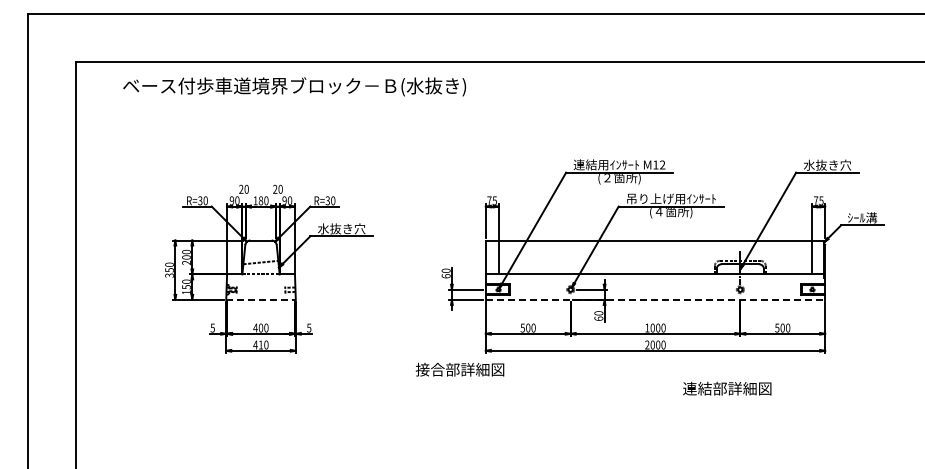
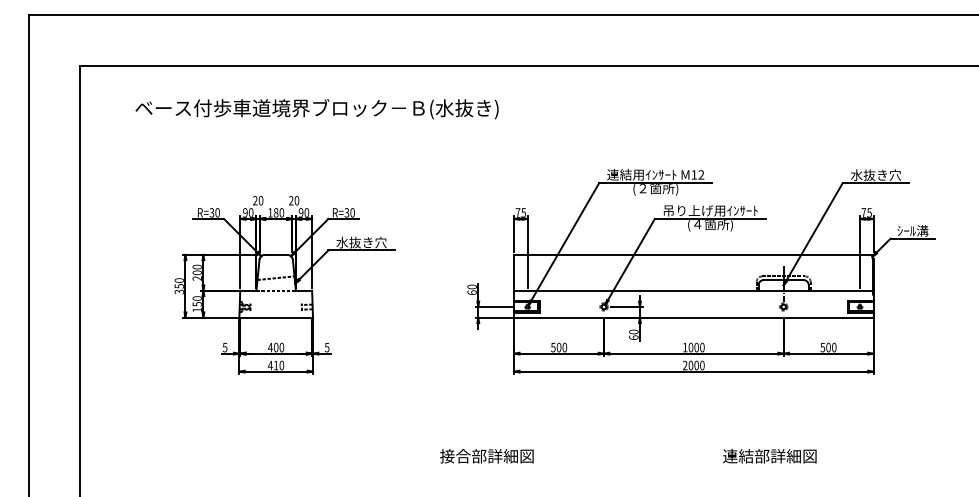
text: (294, 86) -> (316, 108), moved
line: (261, 299) -> (276, 317), dashed -> solid
line: (655, 299) -> (693, 317), dashed -> solid
text: (459, 369) -> (486, 456), moved
text: (727, 388) -> (770, 456), moved

